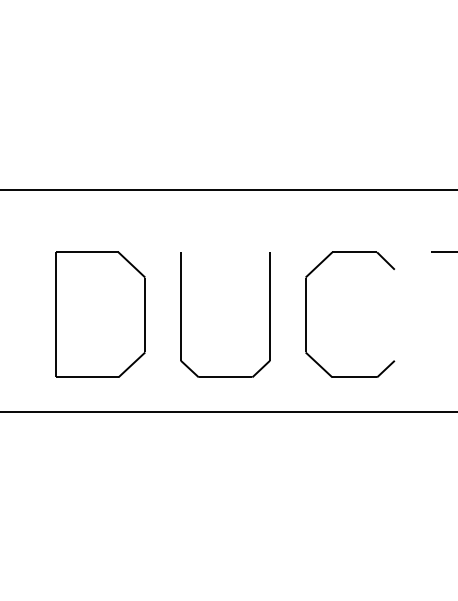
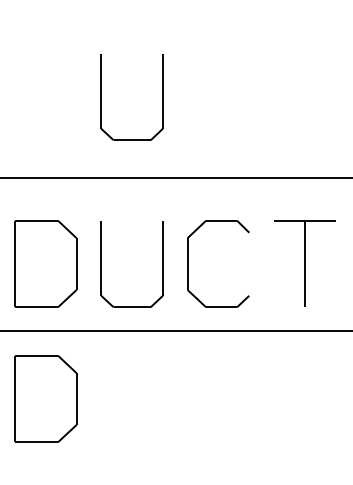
part: (181, 74) -> (101, 97), added
part: (100, 509) -> (45, 398), added

